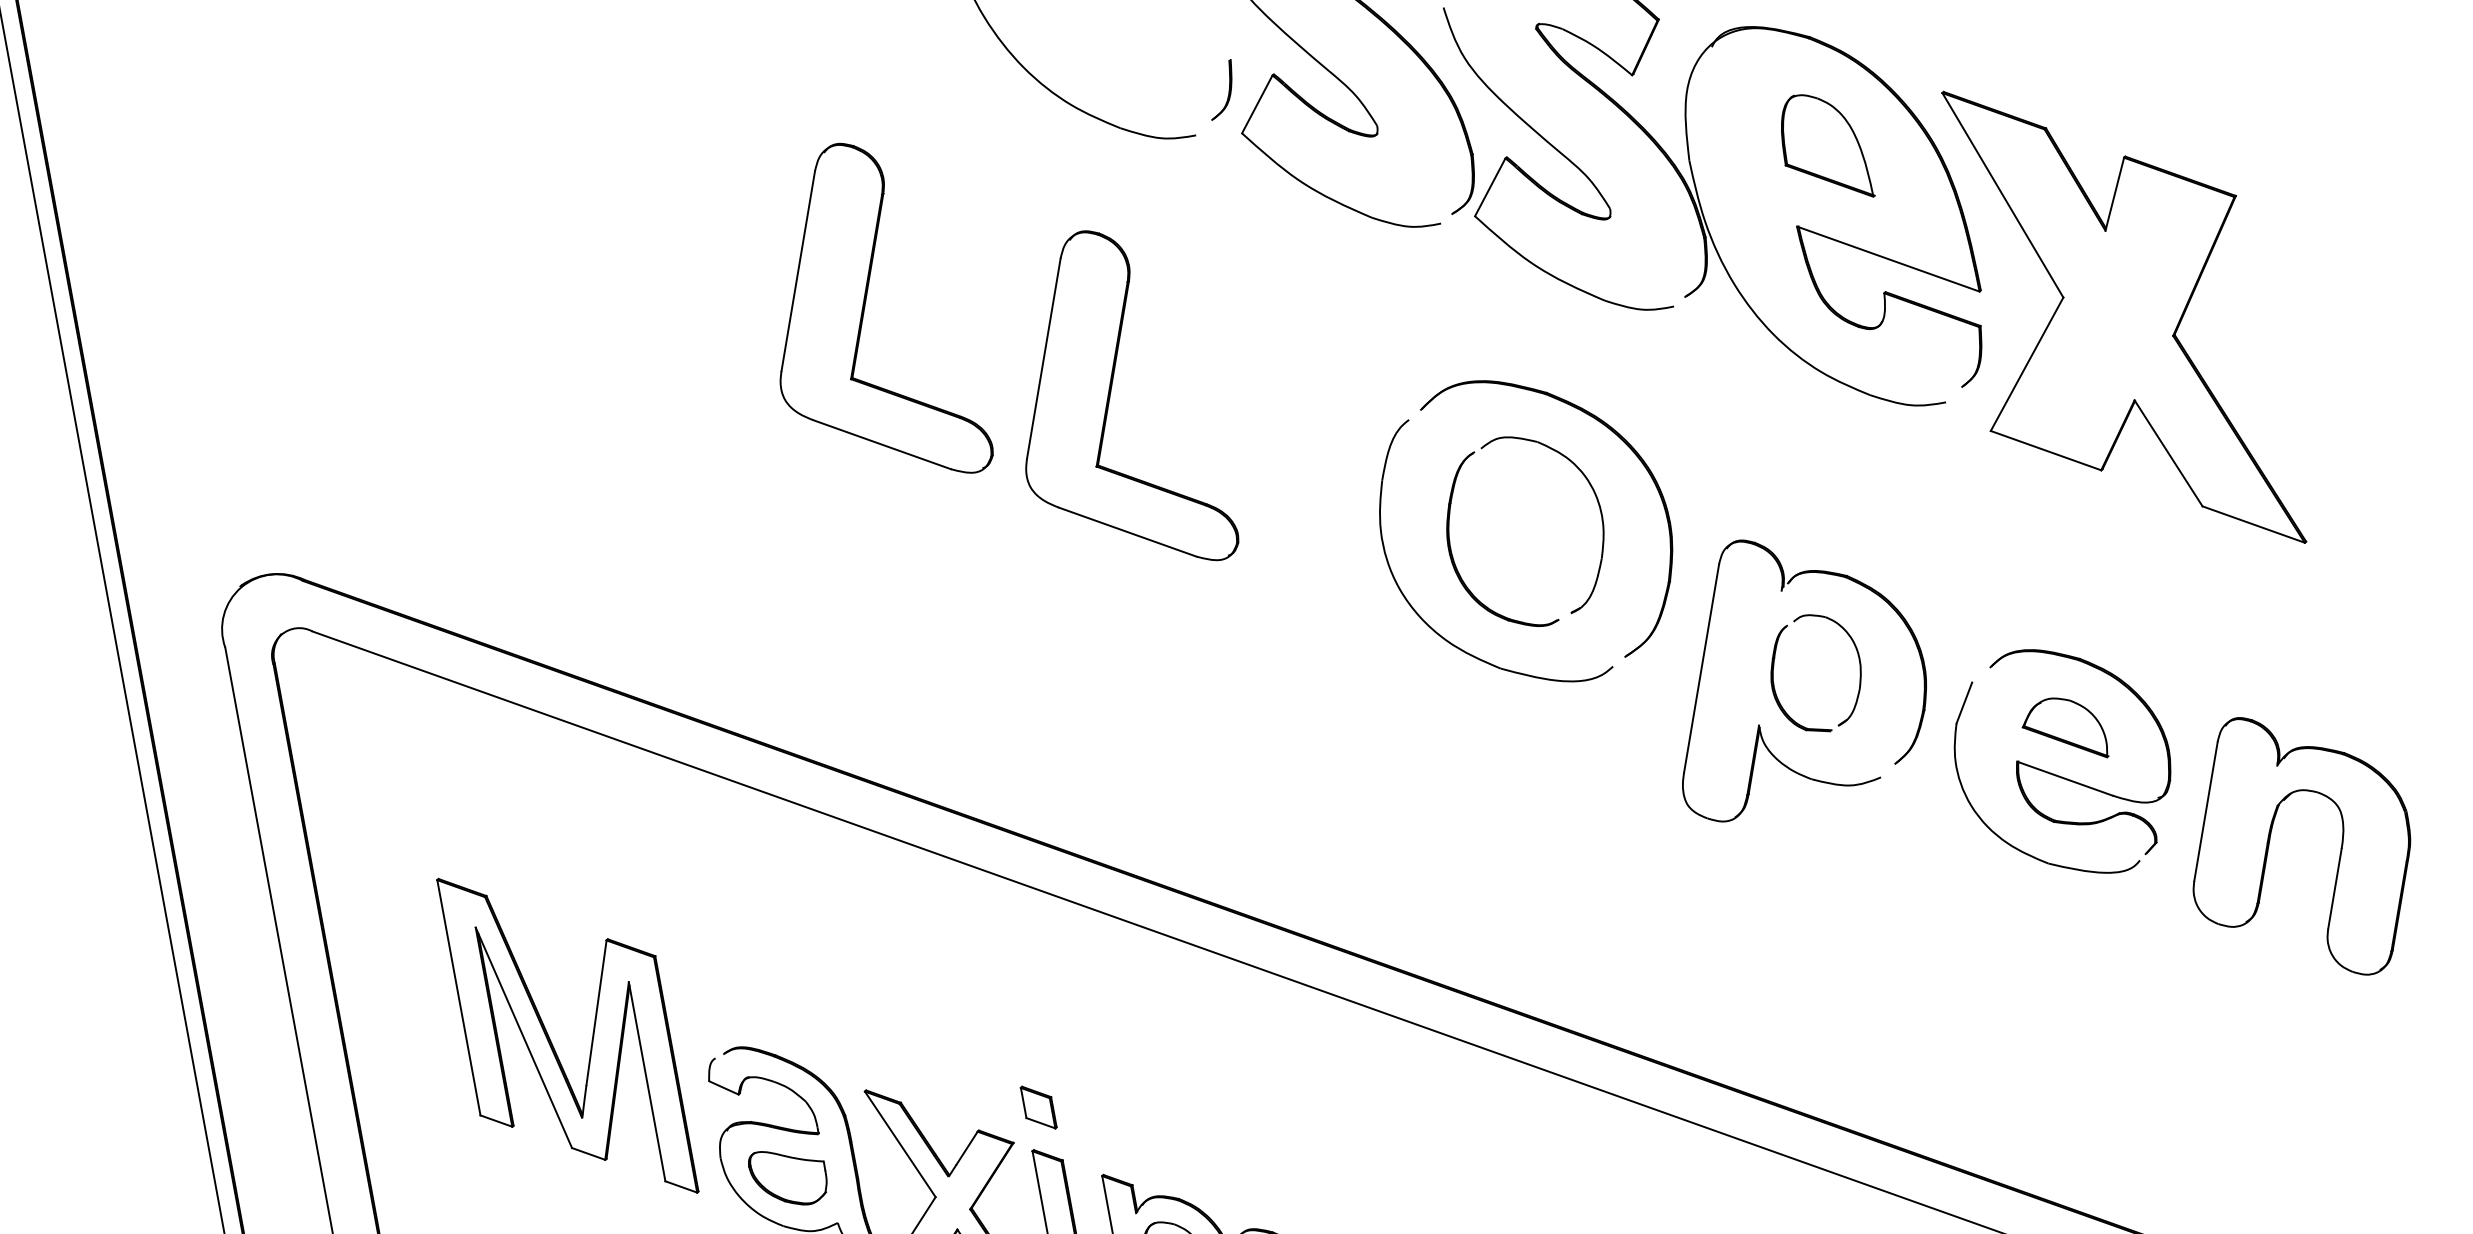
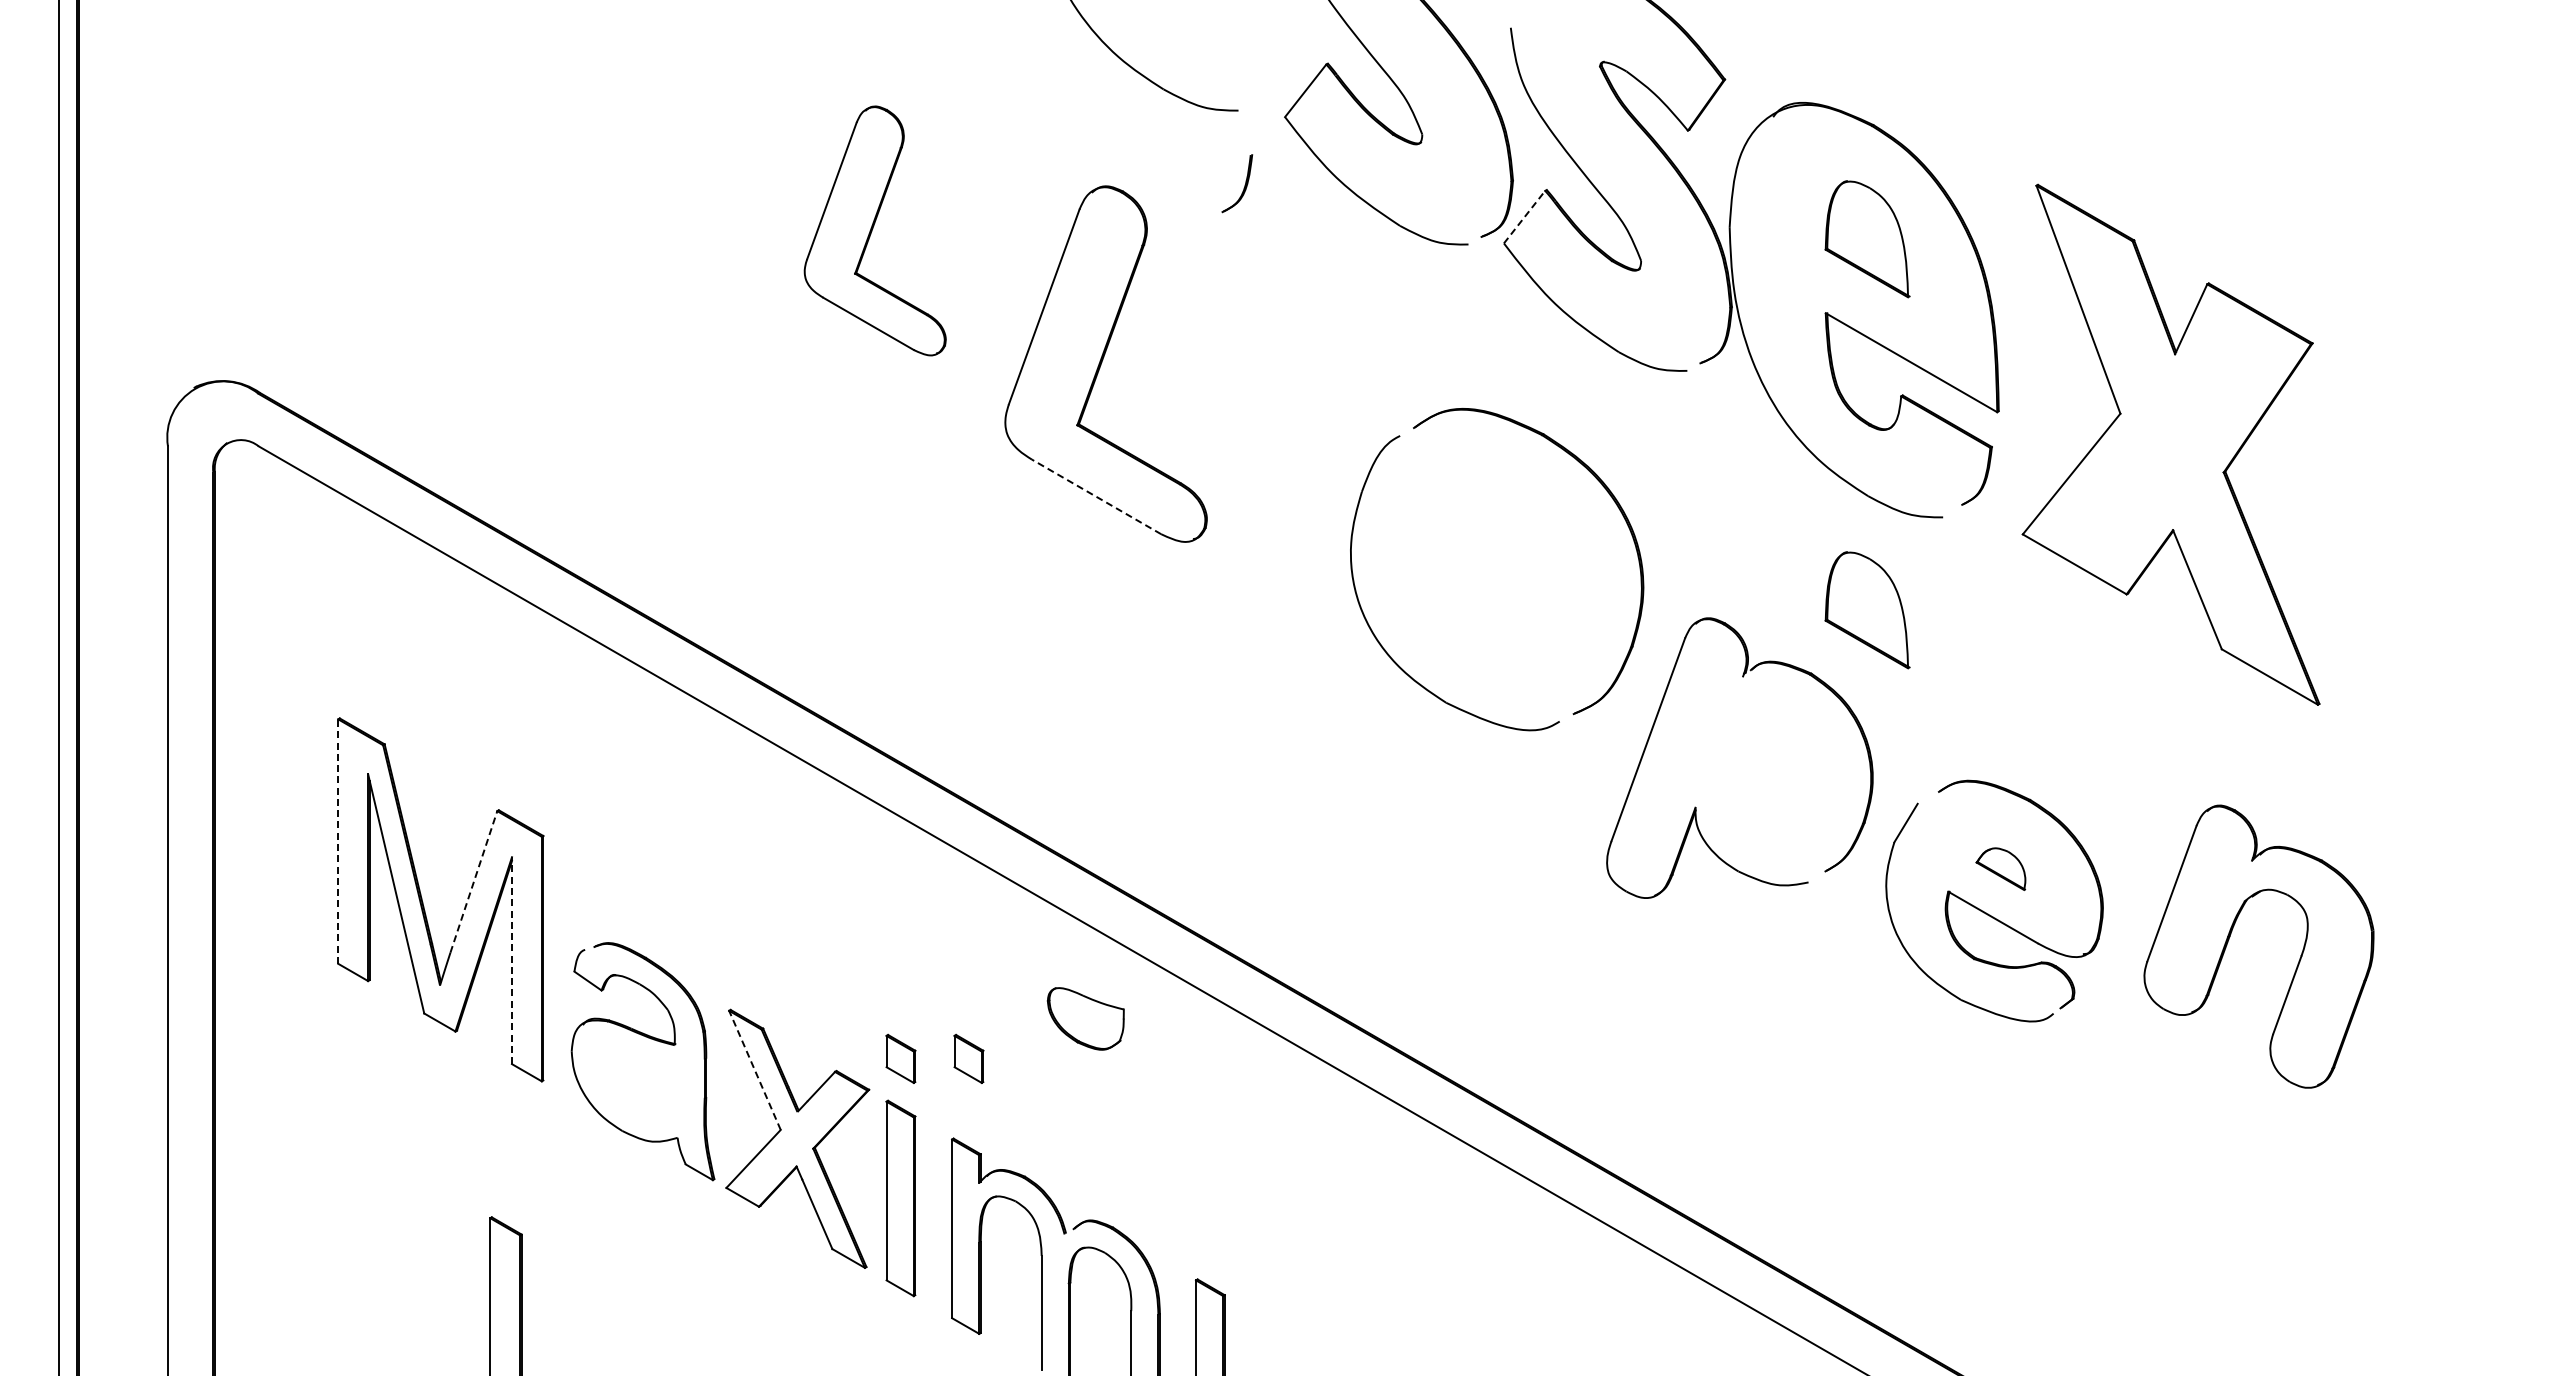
part: (1228, 90) -> (1244, 185), moved
line: (1490, 186) -> (1524, 216), solid -> dashed
part: (867, 315) -> (874, 230), size x0.7
part: (2117, 318) -> (2170, 444), moved
part: (1889, 505) -> (1867, 610), added
line: (1127, 531) -> (1096, 496), solid -> dashed
part: (1450, 539) -> (1419, 563), removed
part: (1774, 671) -> (1720, 756), removed
part: (2063, 730) -> (2000, 868), size x0.6
part: (2270, 843) -> (2230, 937), moved
line: (459, 997) -> (338, 841), solid -> dashed
line: (596, 1012) -> (473, 881), solid -> dashed
line: (647, 1081) -> (512, 960), solid -> dashed
part: (1103, 1095) -> (968, 1058), added
line: (899, 1144) -> (754, 1070), solid -> dashed
part: (788, 1176) -> (1085, 1018), moved

